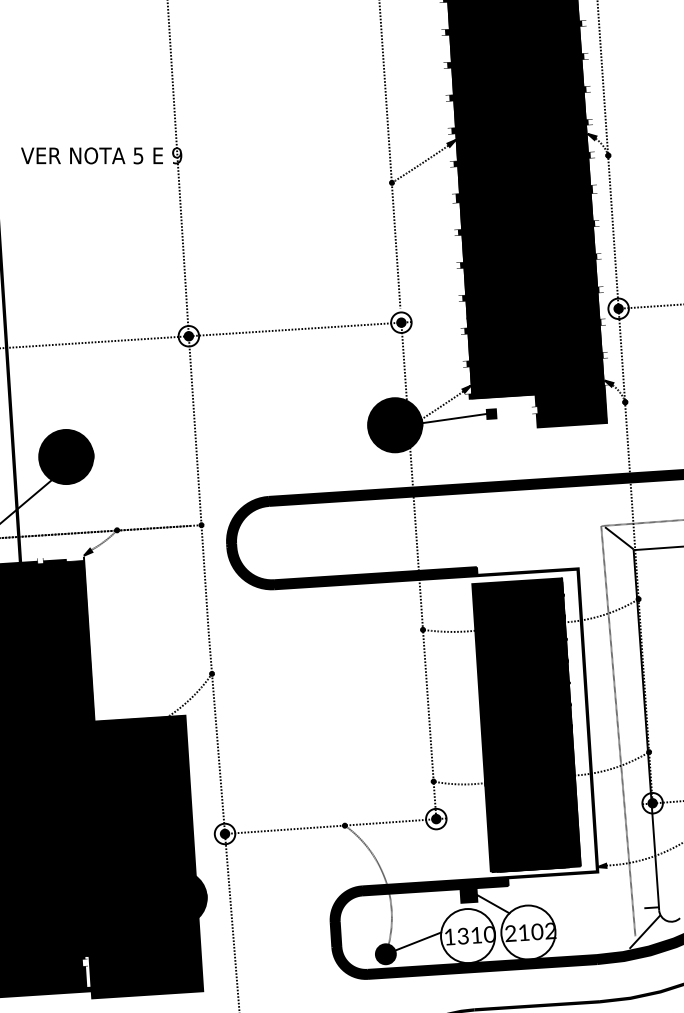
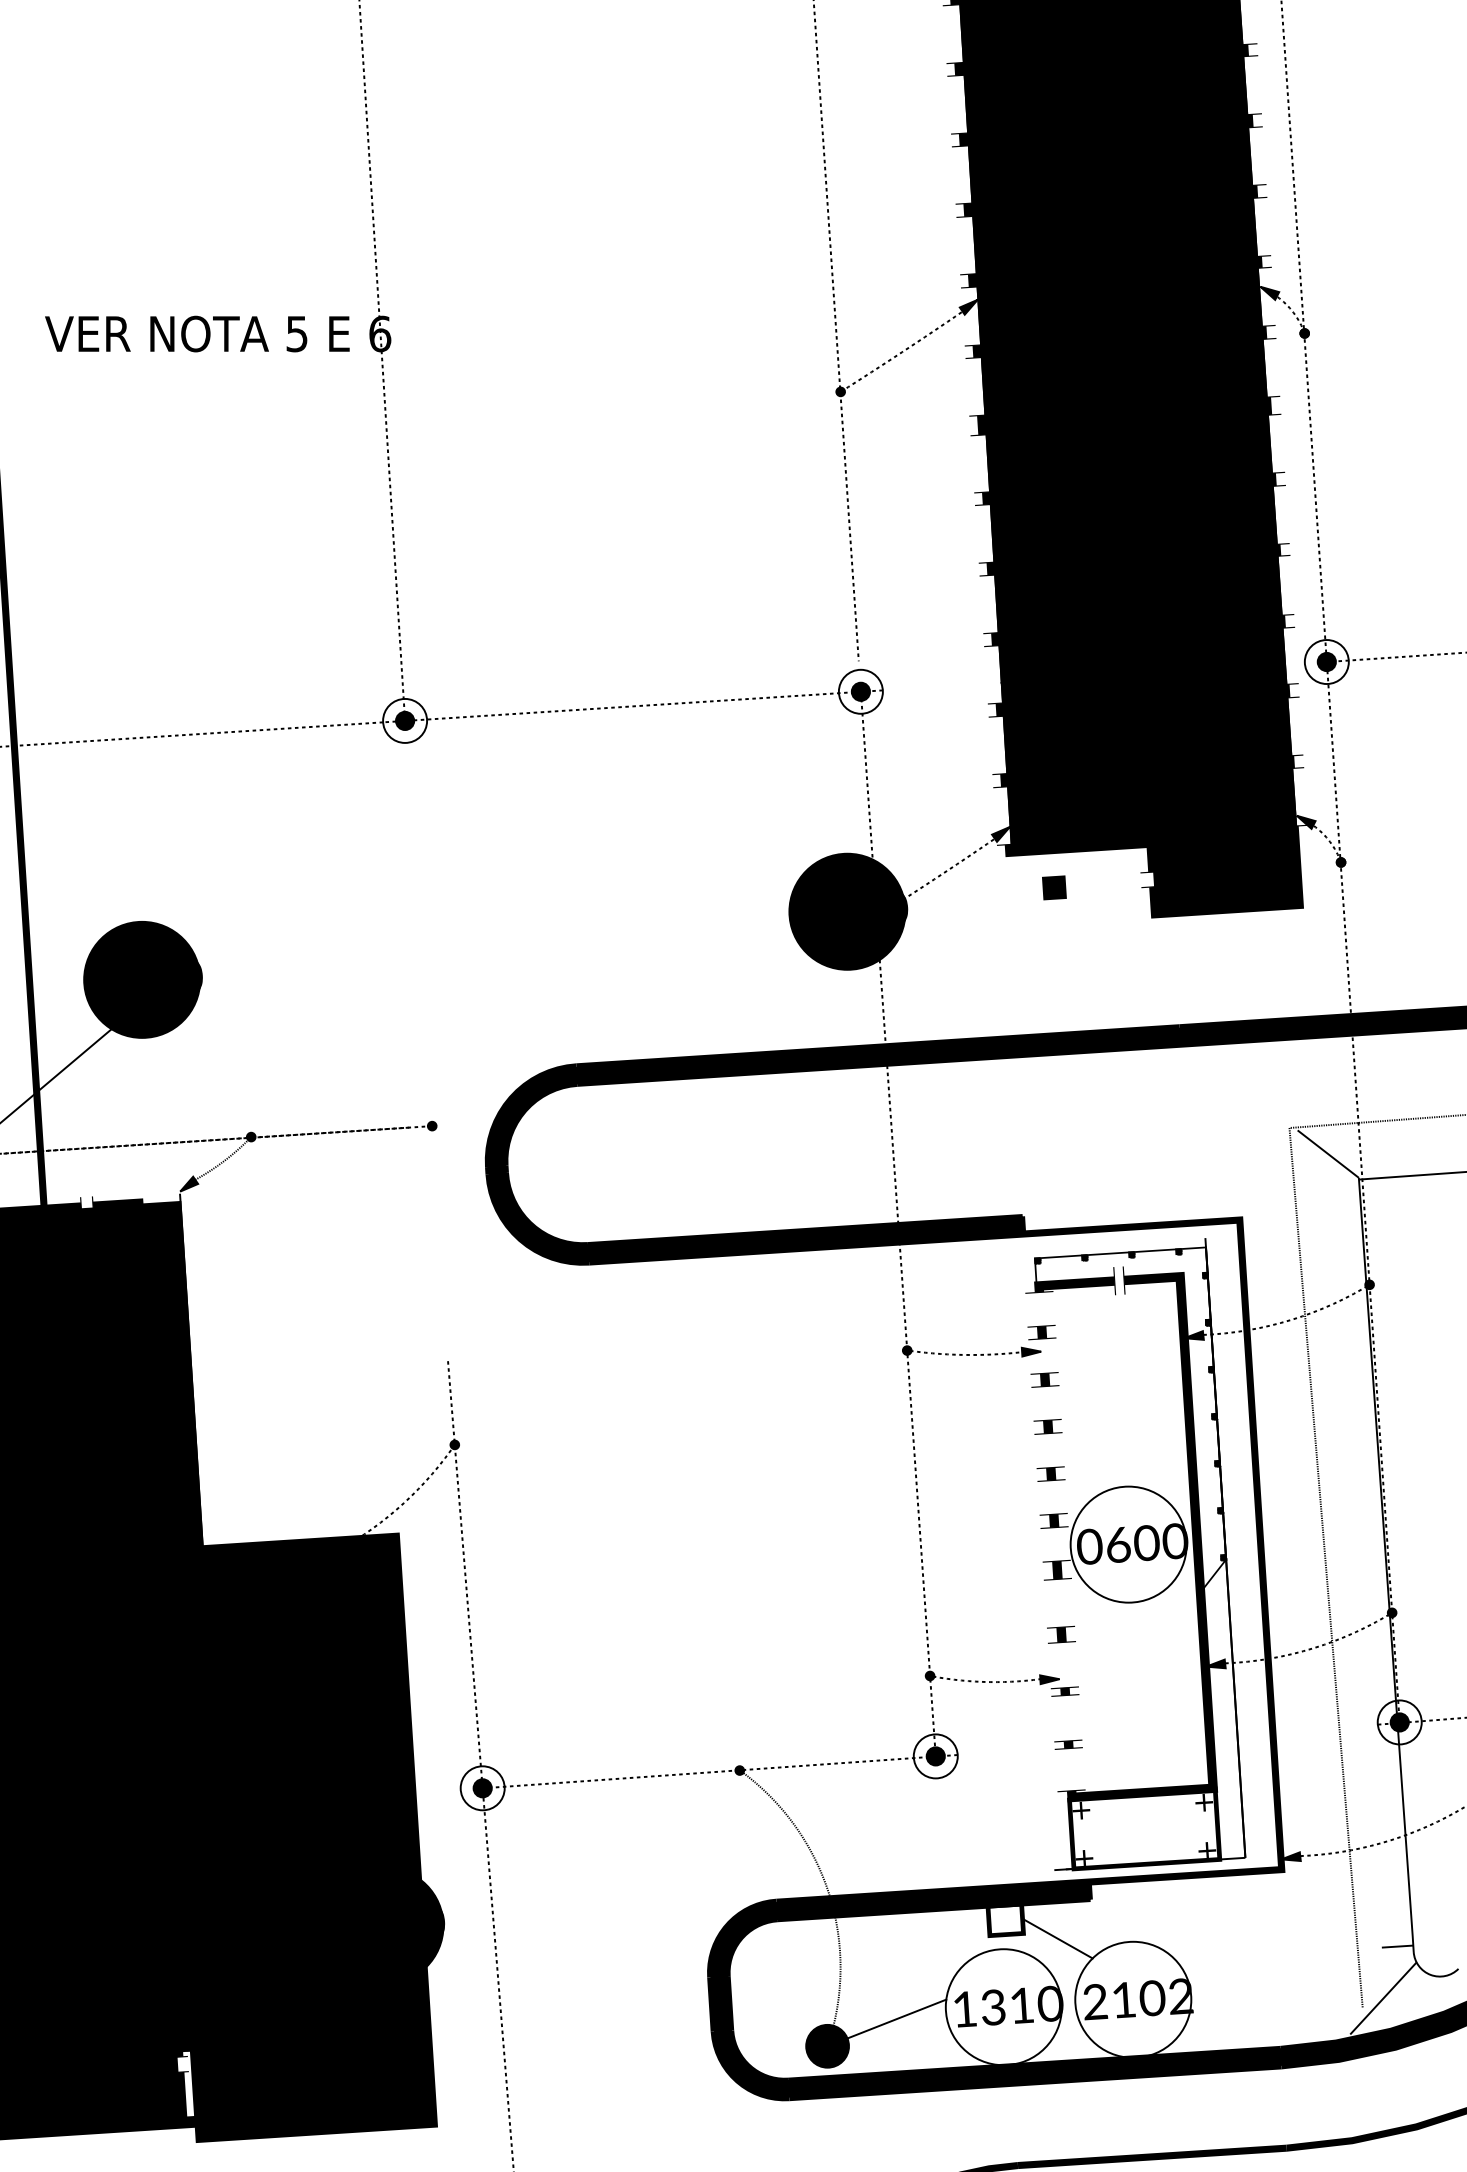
text: (177, 155) -> (380, 333), 9 -> 6
line: (456, 418) -> (979, 897), removed
line: (198, 483) -> (425, 1036), removed
fill: (526, 720) -> (1129, 1544), removed
fill: (525, 724) -> (1127, 1553), removed
fill: (468, 894) -> (1004, 1918), removed

